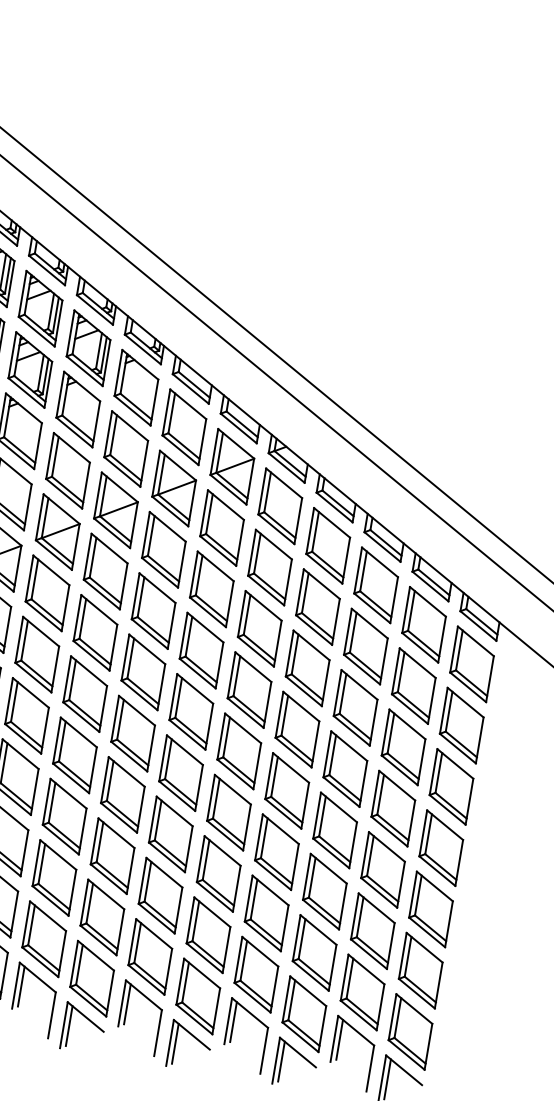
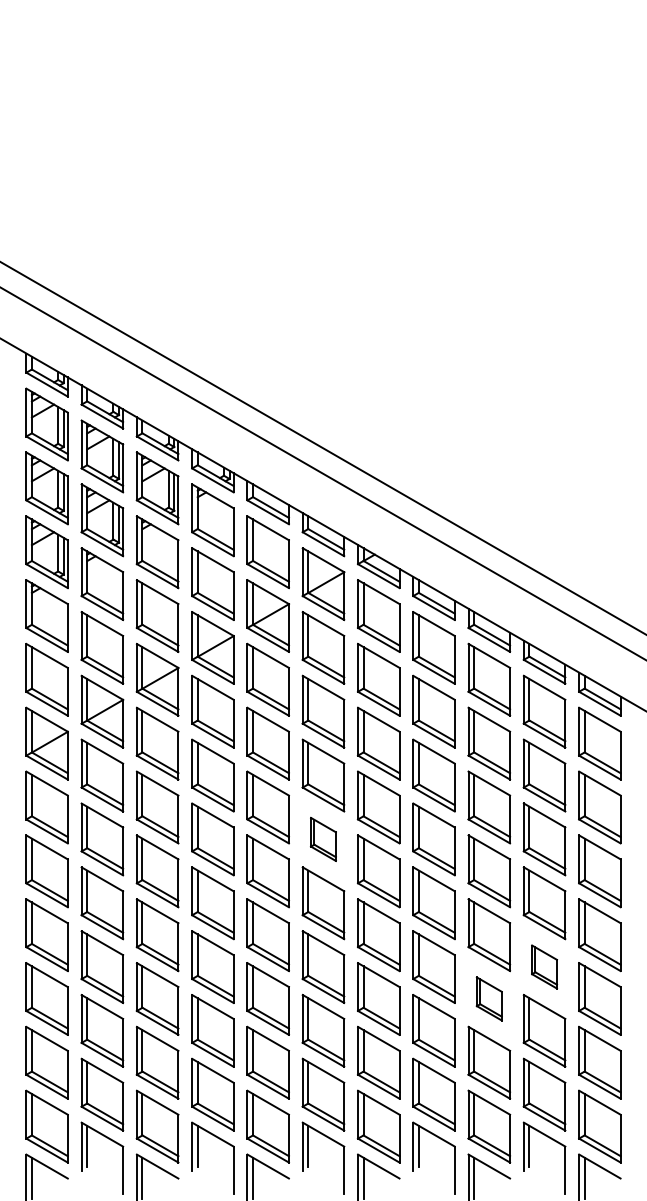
part: (191, 711) -> (323, 839), size x0.6
part: (383, 869) -> (544, 966), size x0.6
part: (325, 891) -> (489, 998), size x0.6

